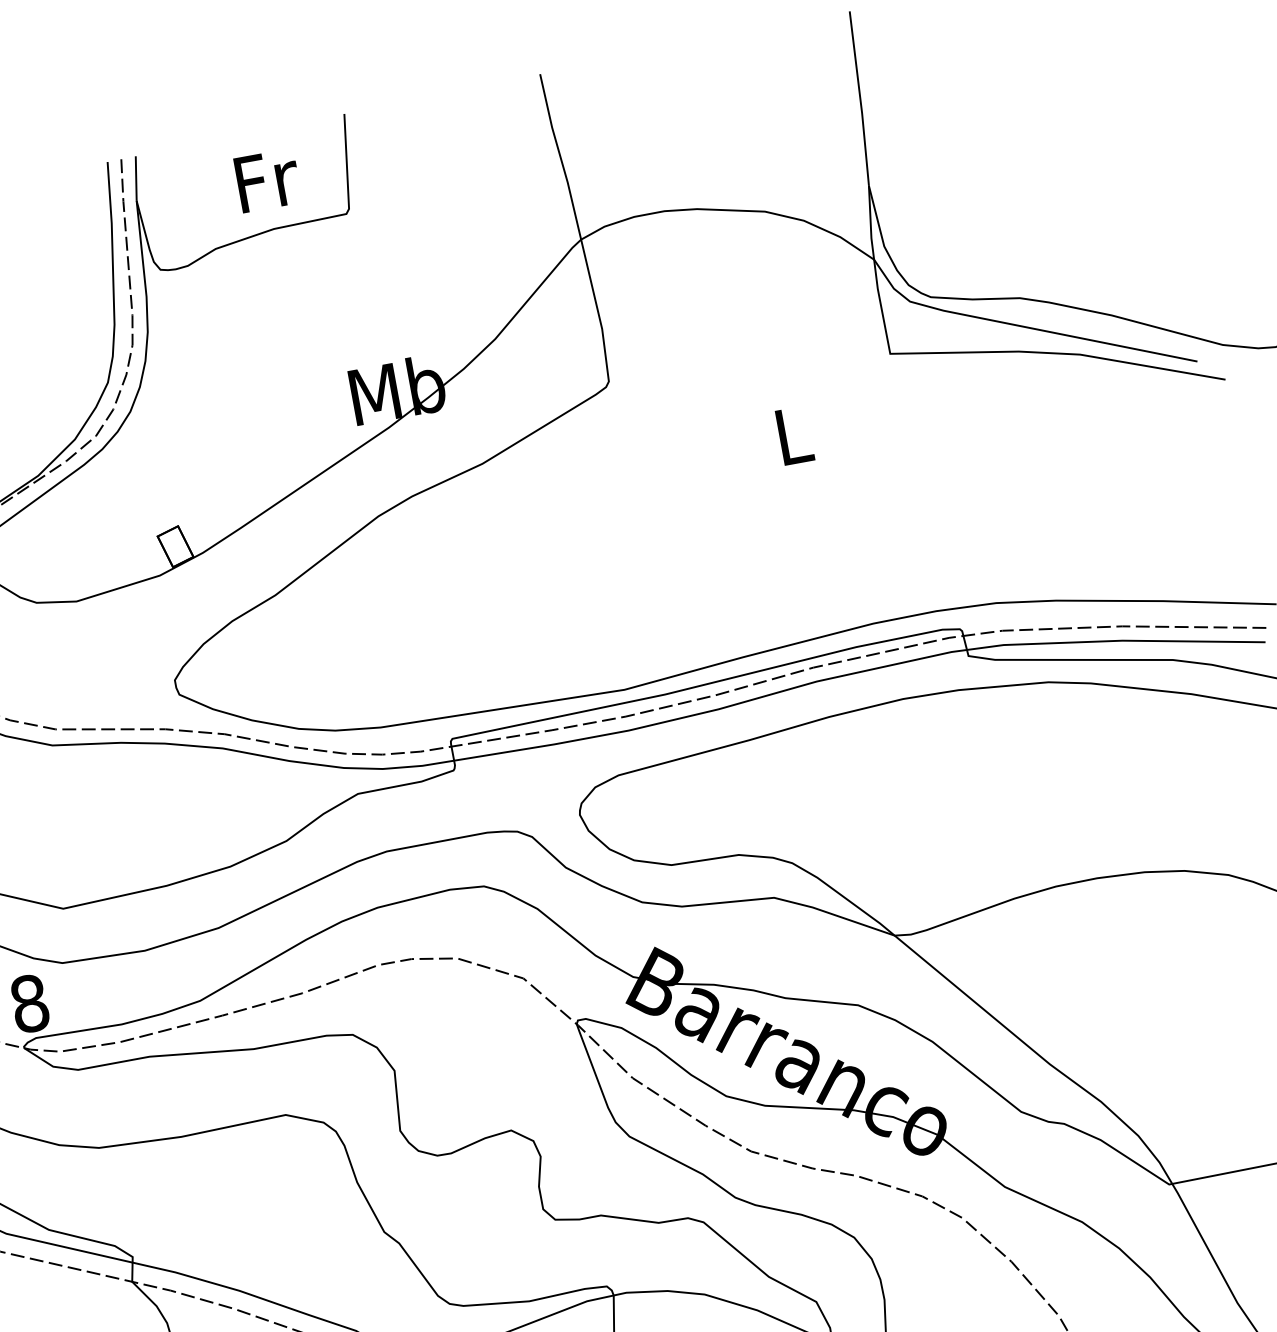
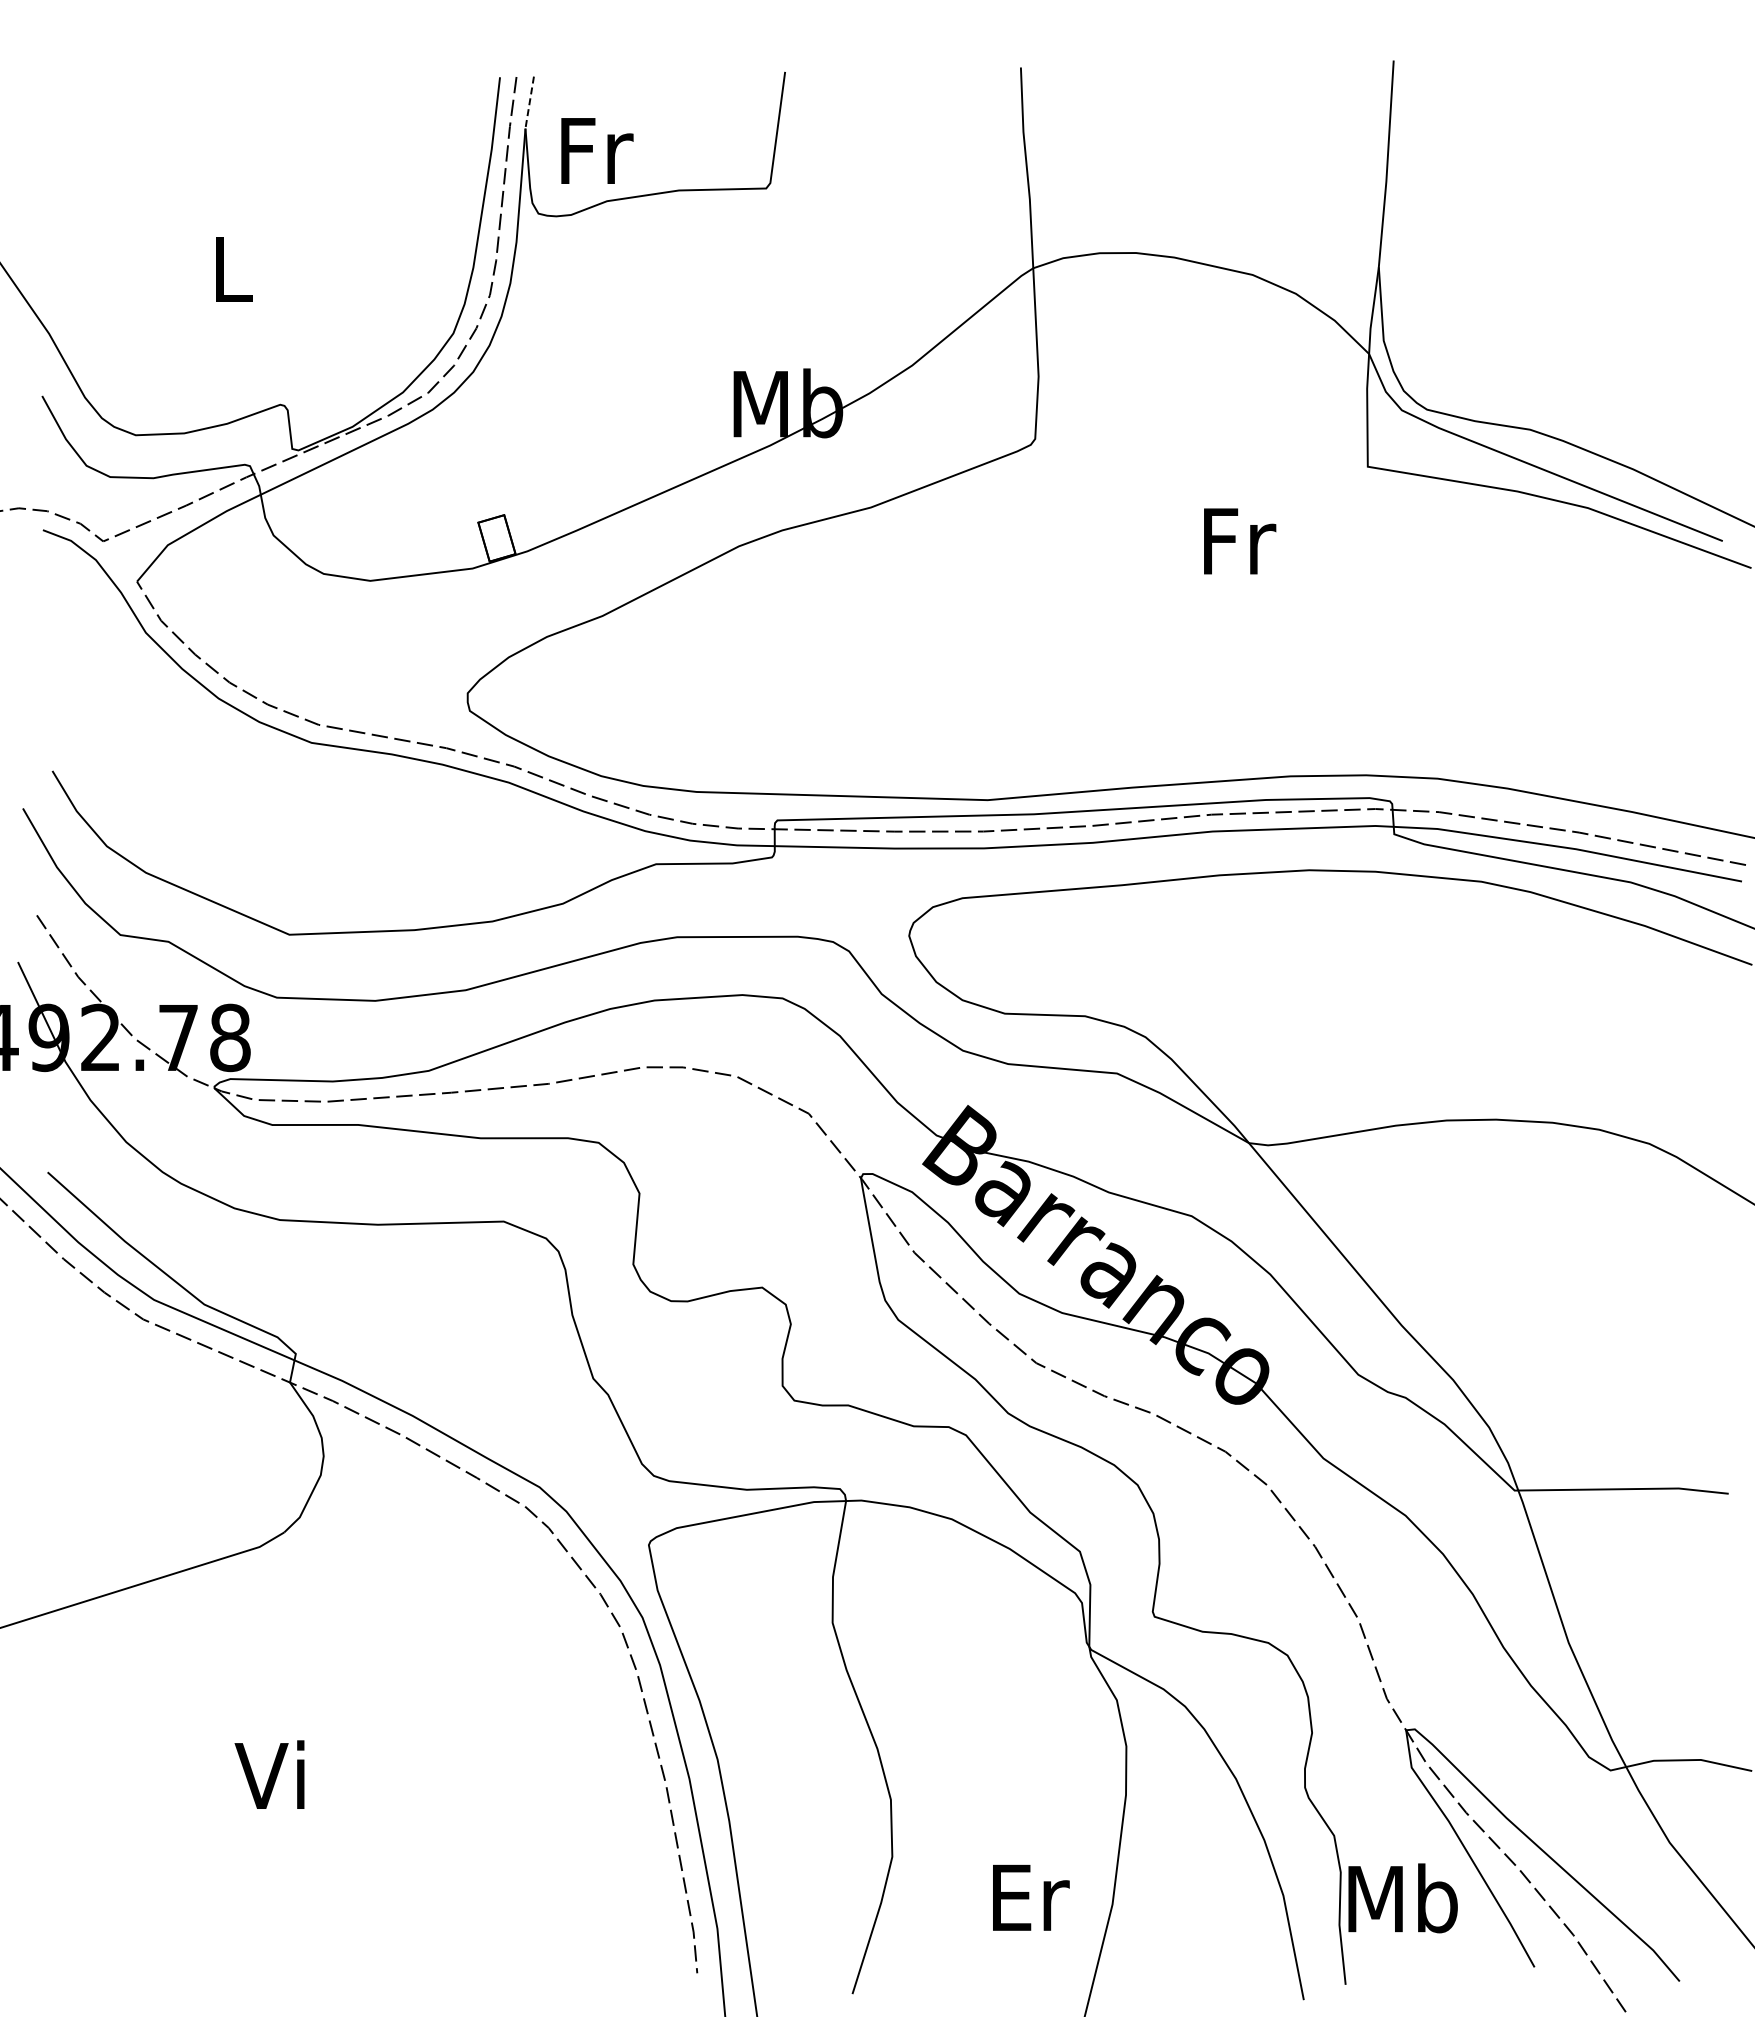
line: (136, 179) -> (529, 103), solid -> dashed
text: (268, 180) -> (597, 150), moved
text: (795, 435) -> (1240, 541), L -> Fr

